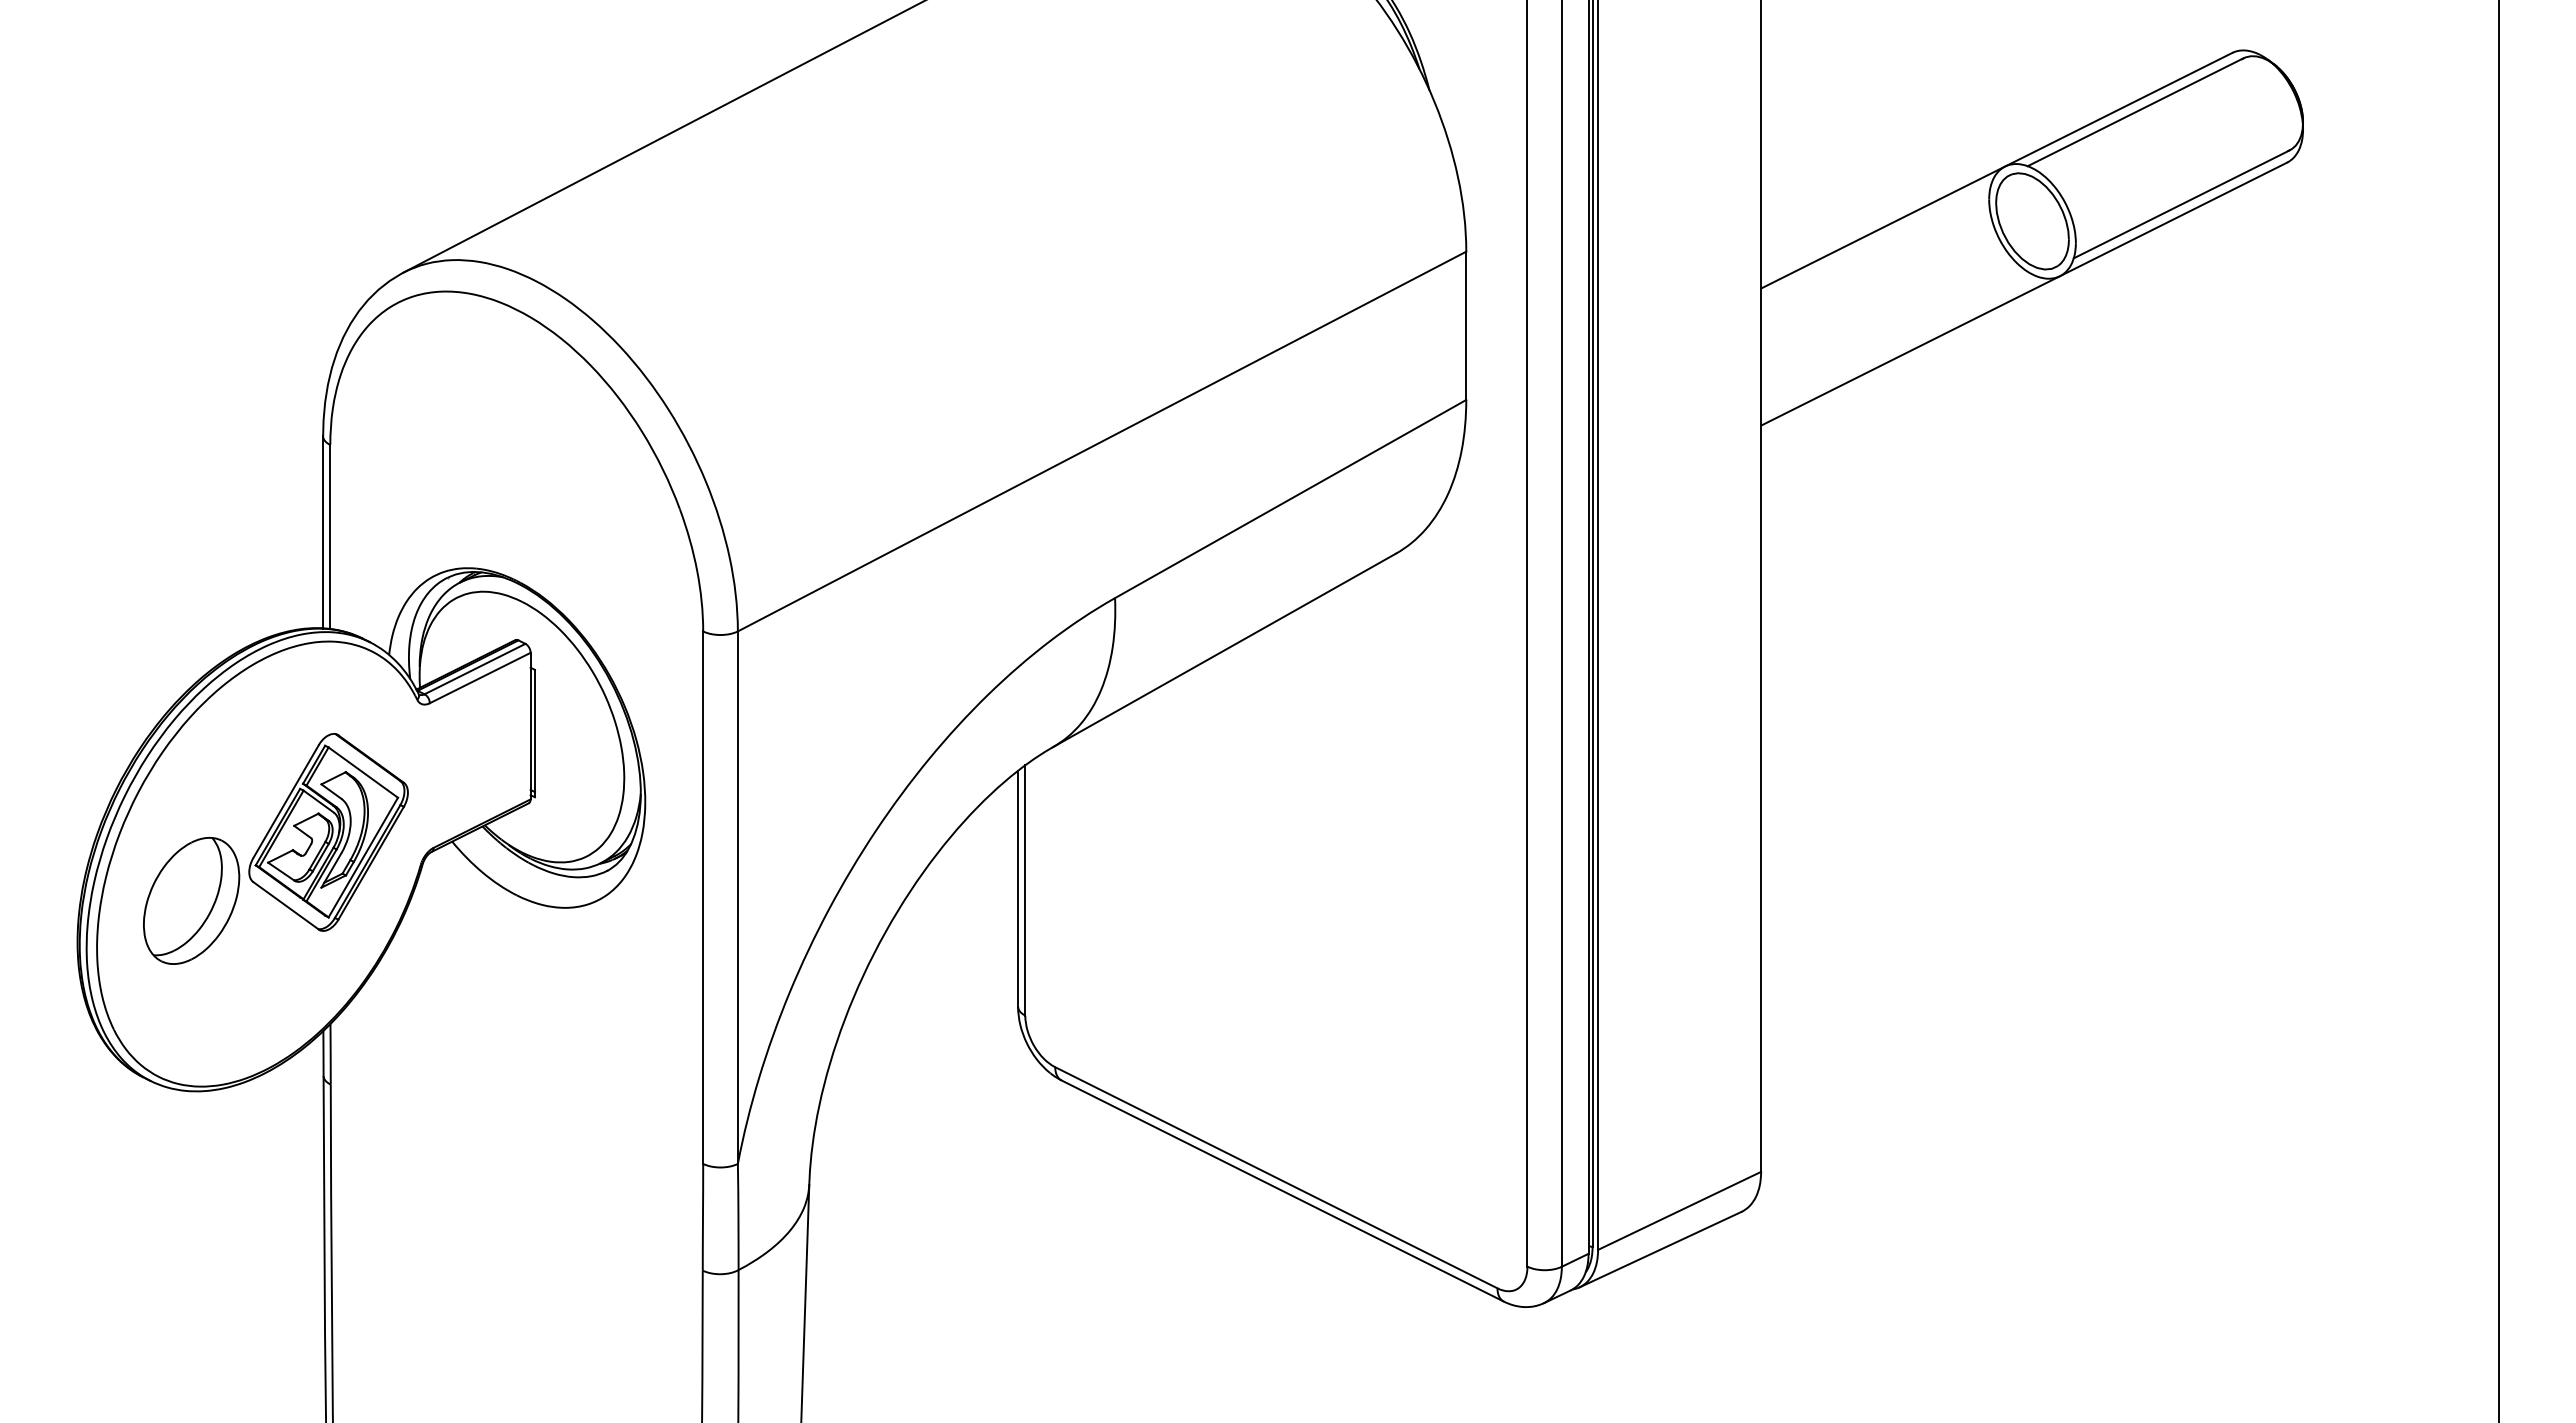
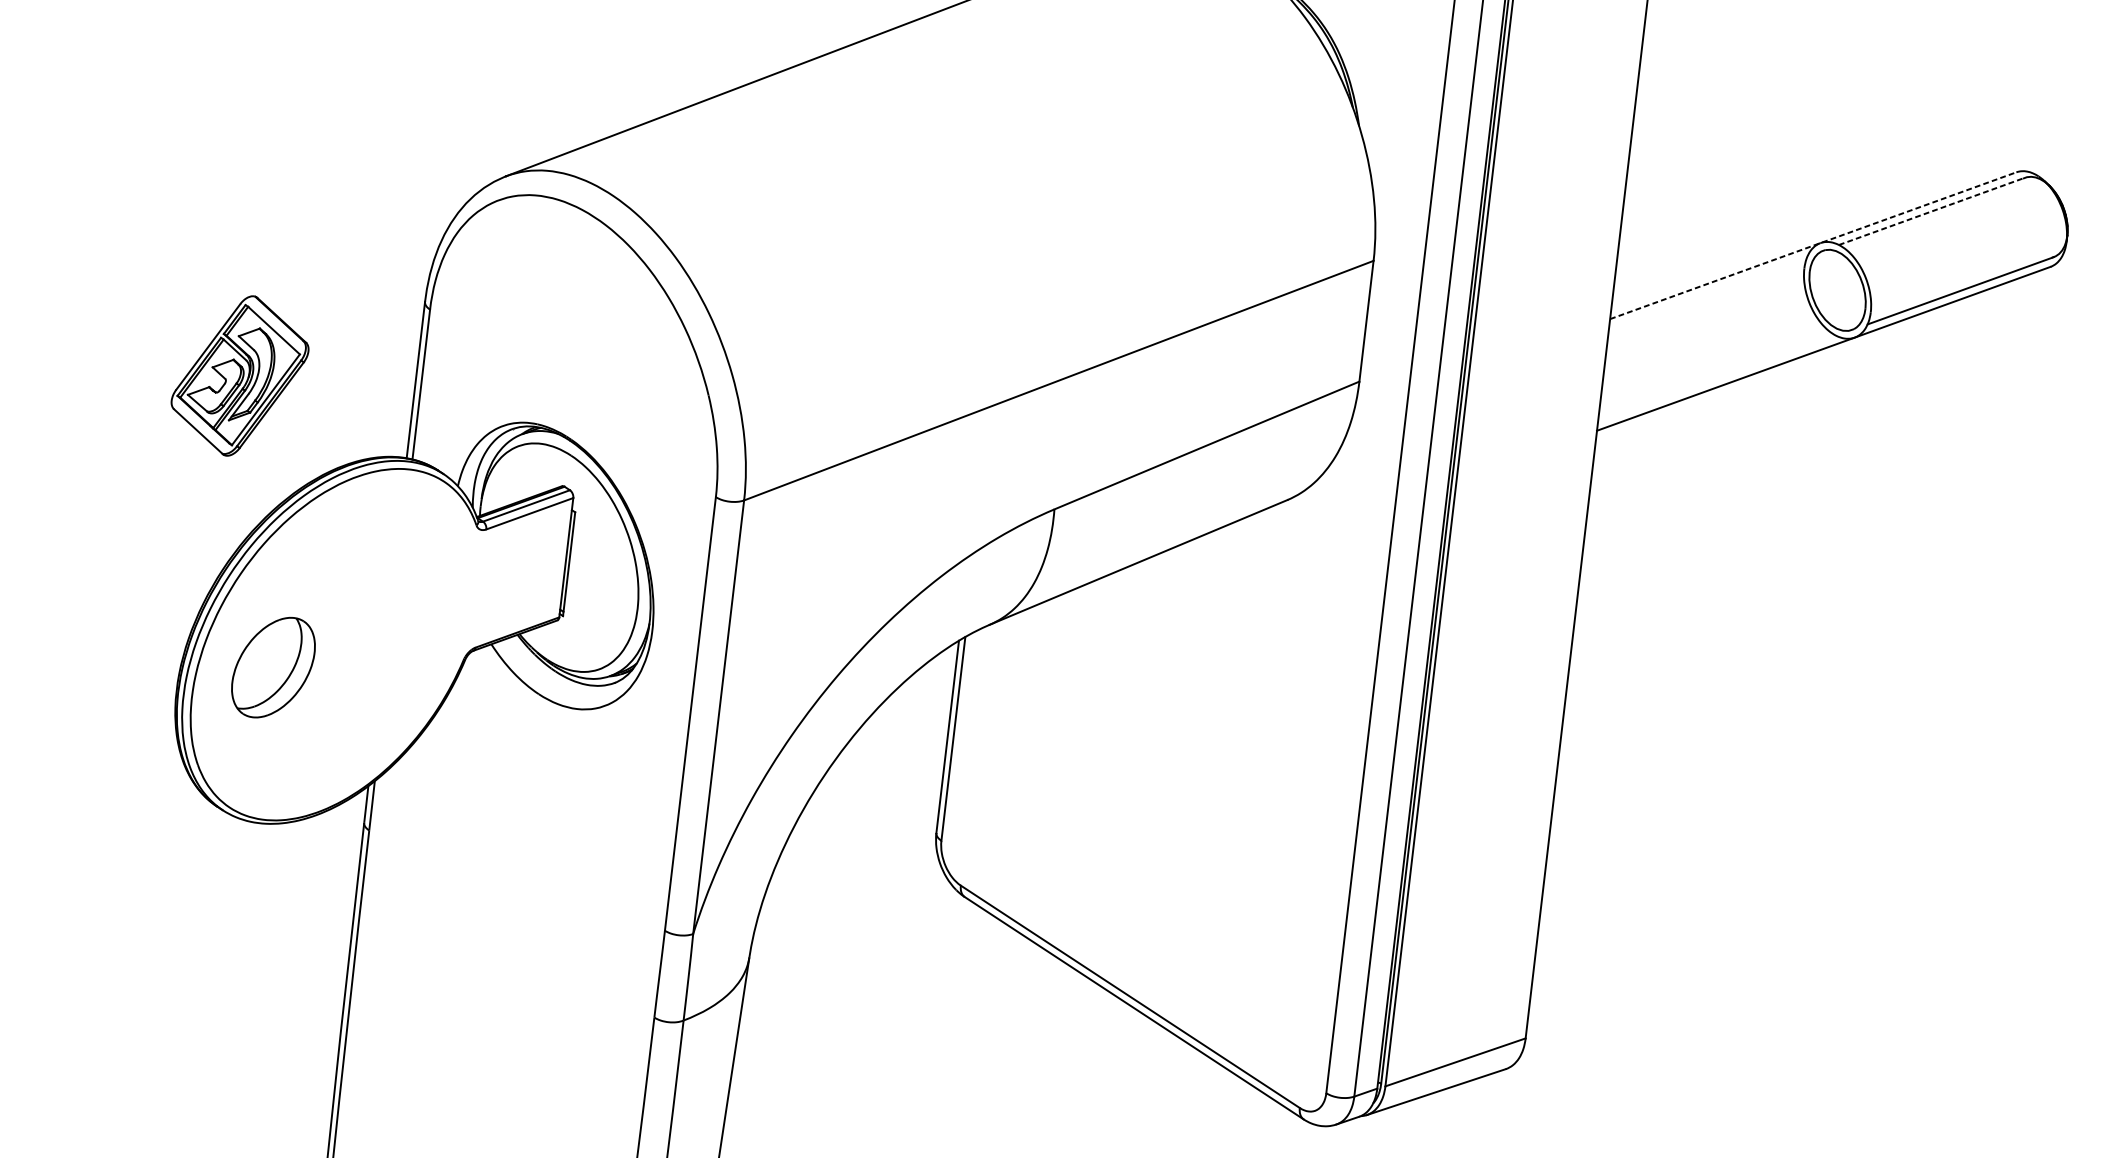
line: (2135, 112) -> (1931, 211), solid -> dashed
line: (1997, 170) -> (1813, 245), solid -> dashed
part: (328, 832) -> (239, 376), moved

